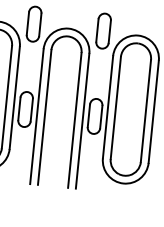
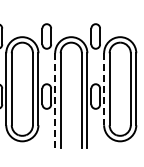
line: (108, 107) -> (104, 89), solid -> dashed
line: (37, 117) -> (55, 101), solid -> dashed

